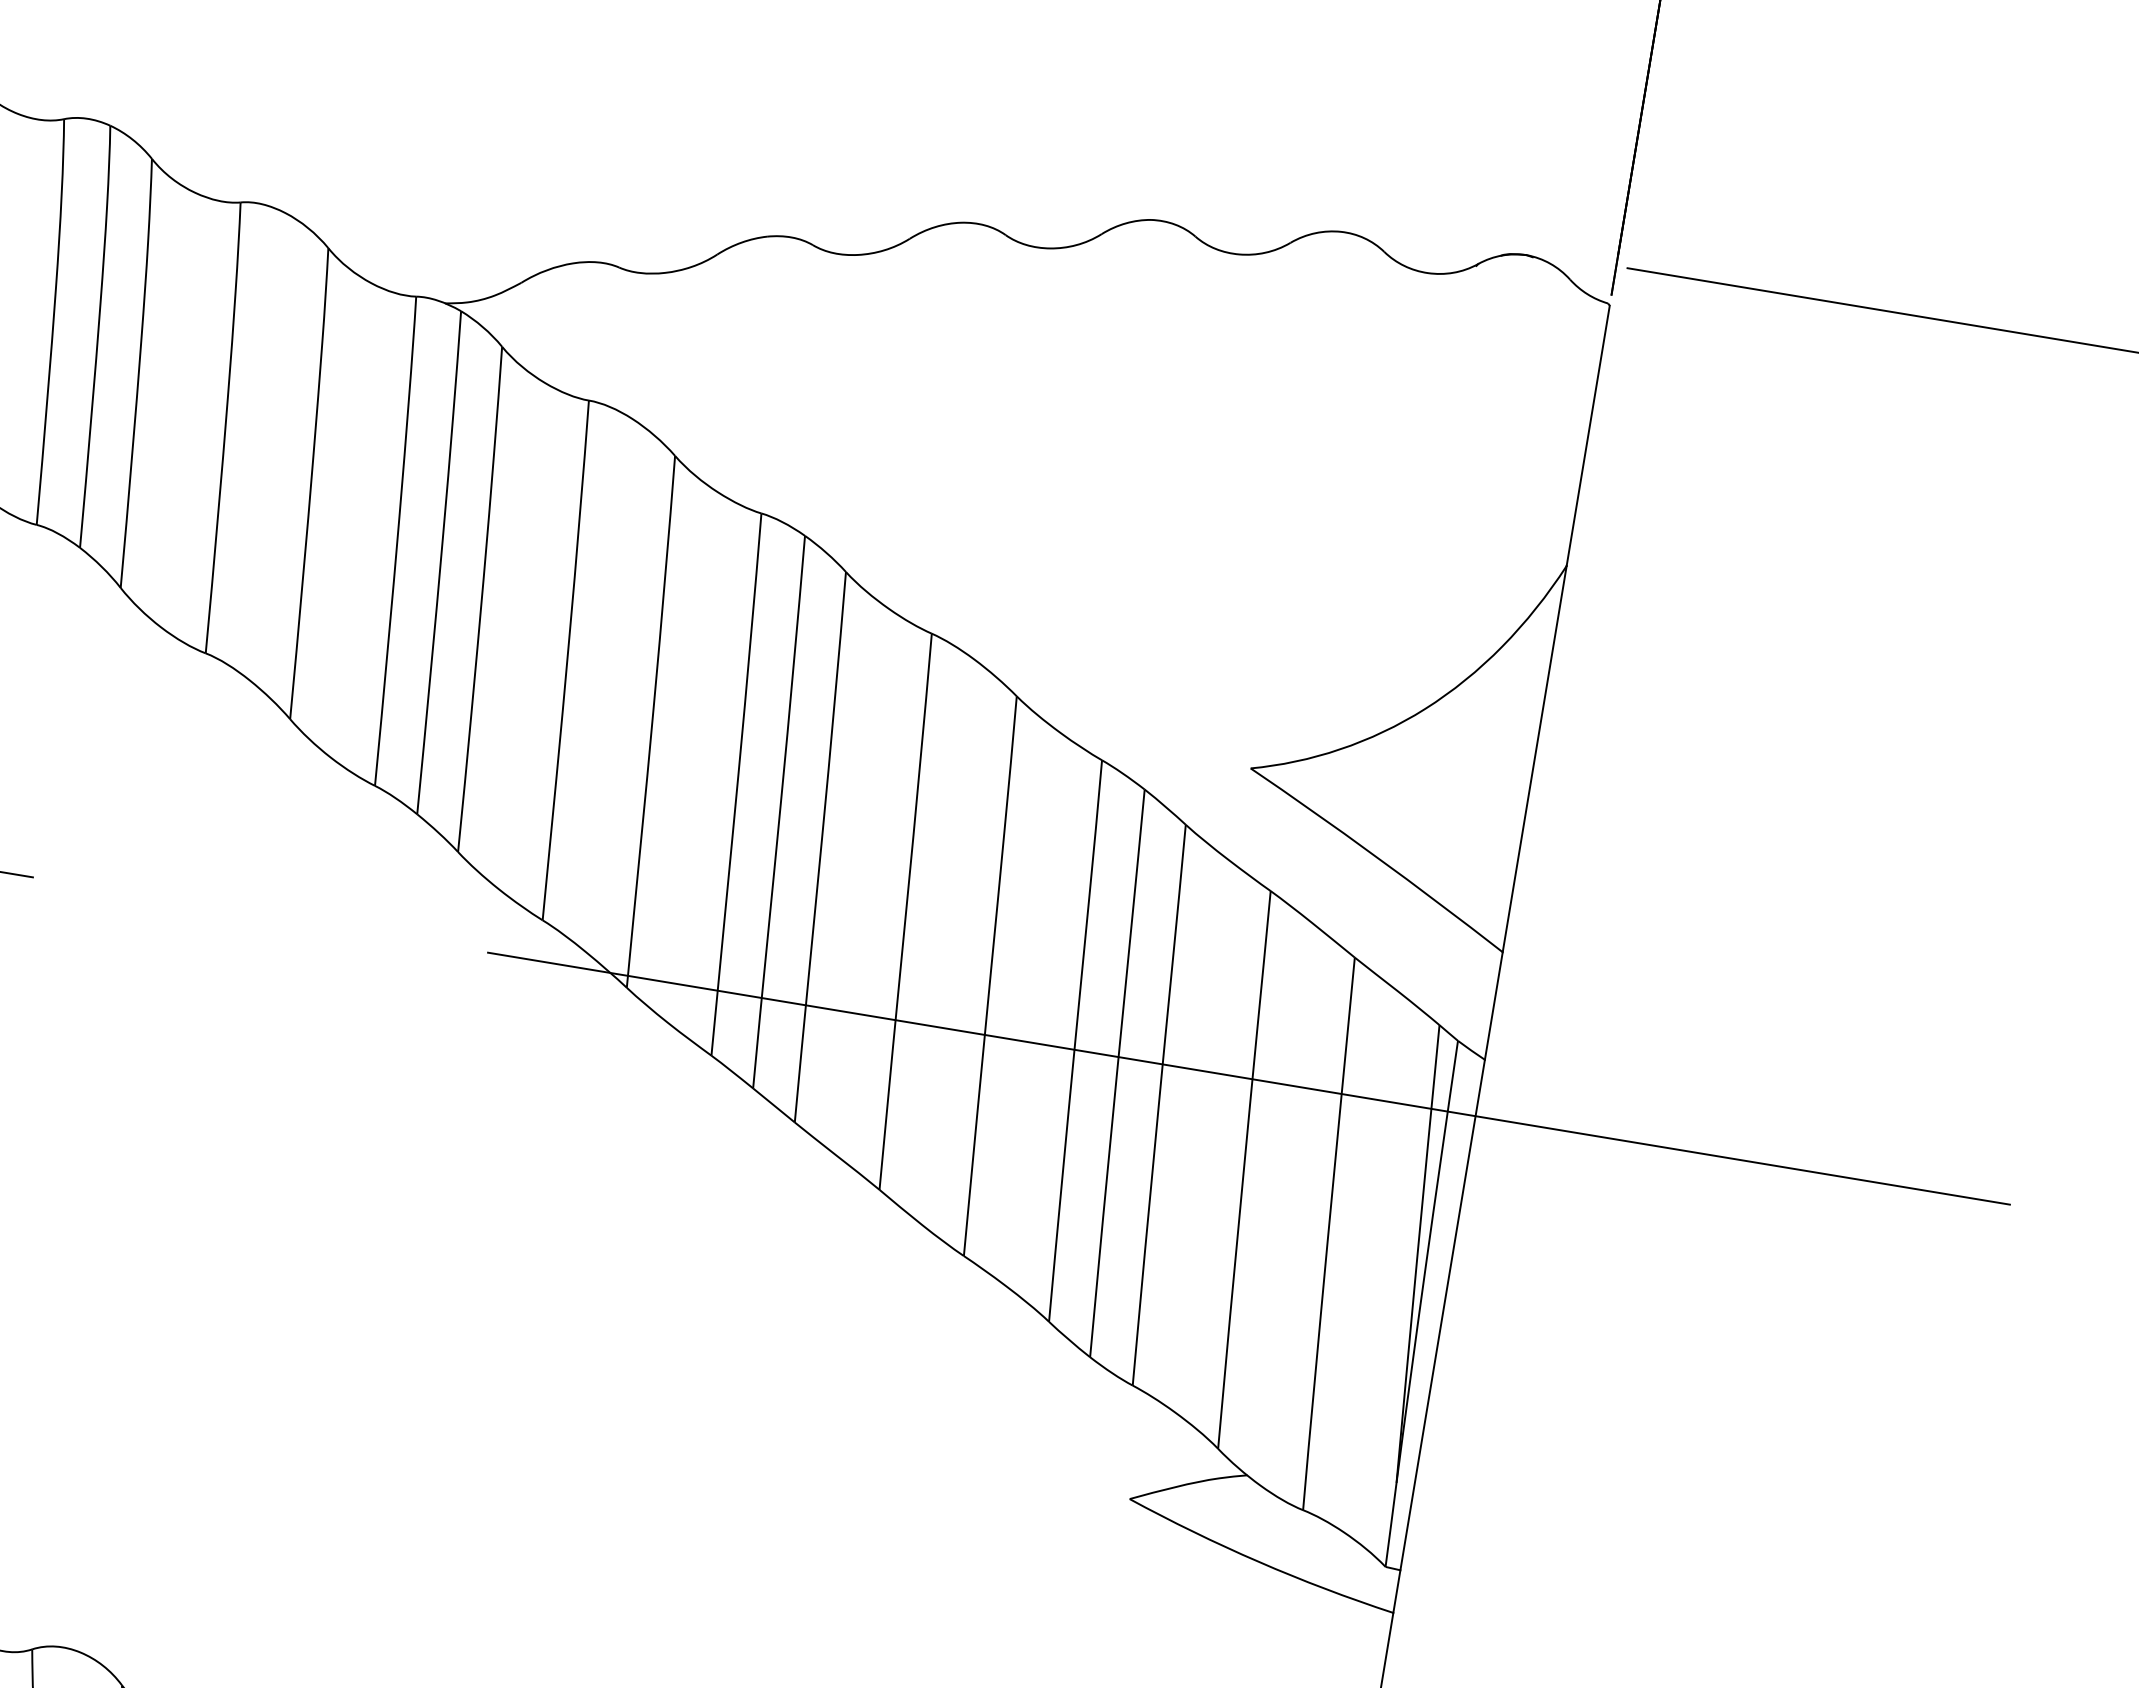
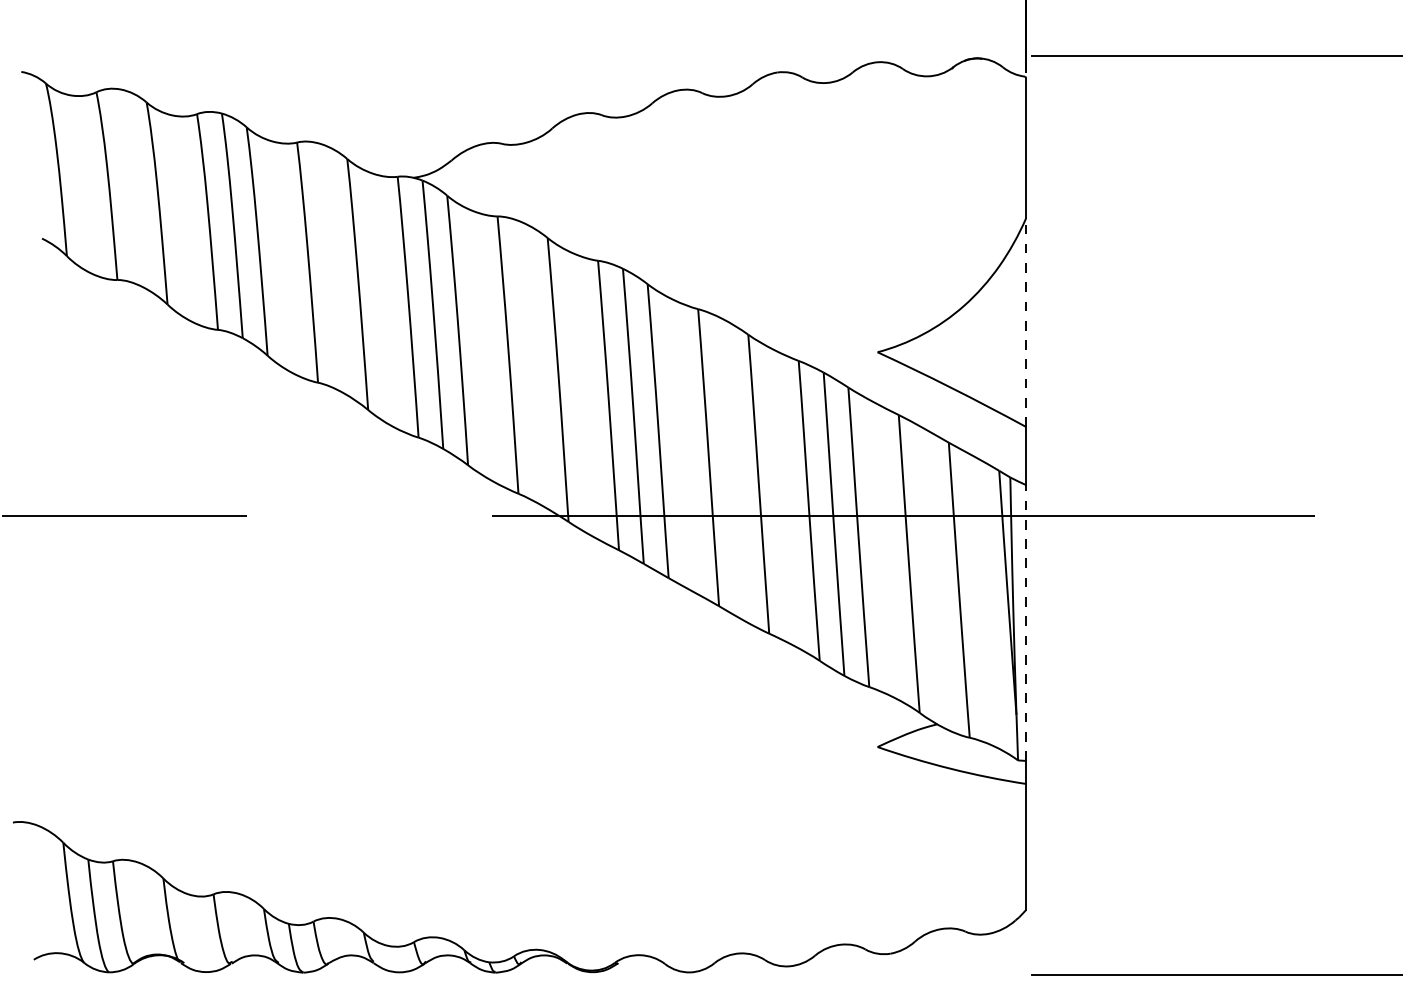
line: (1535, 758) -> (1026, 322), solid -> dashed
line: (1443, 1316) -> (1026, 623), solid -> dashed

